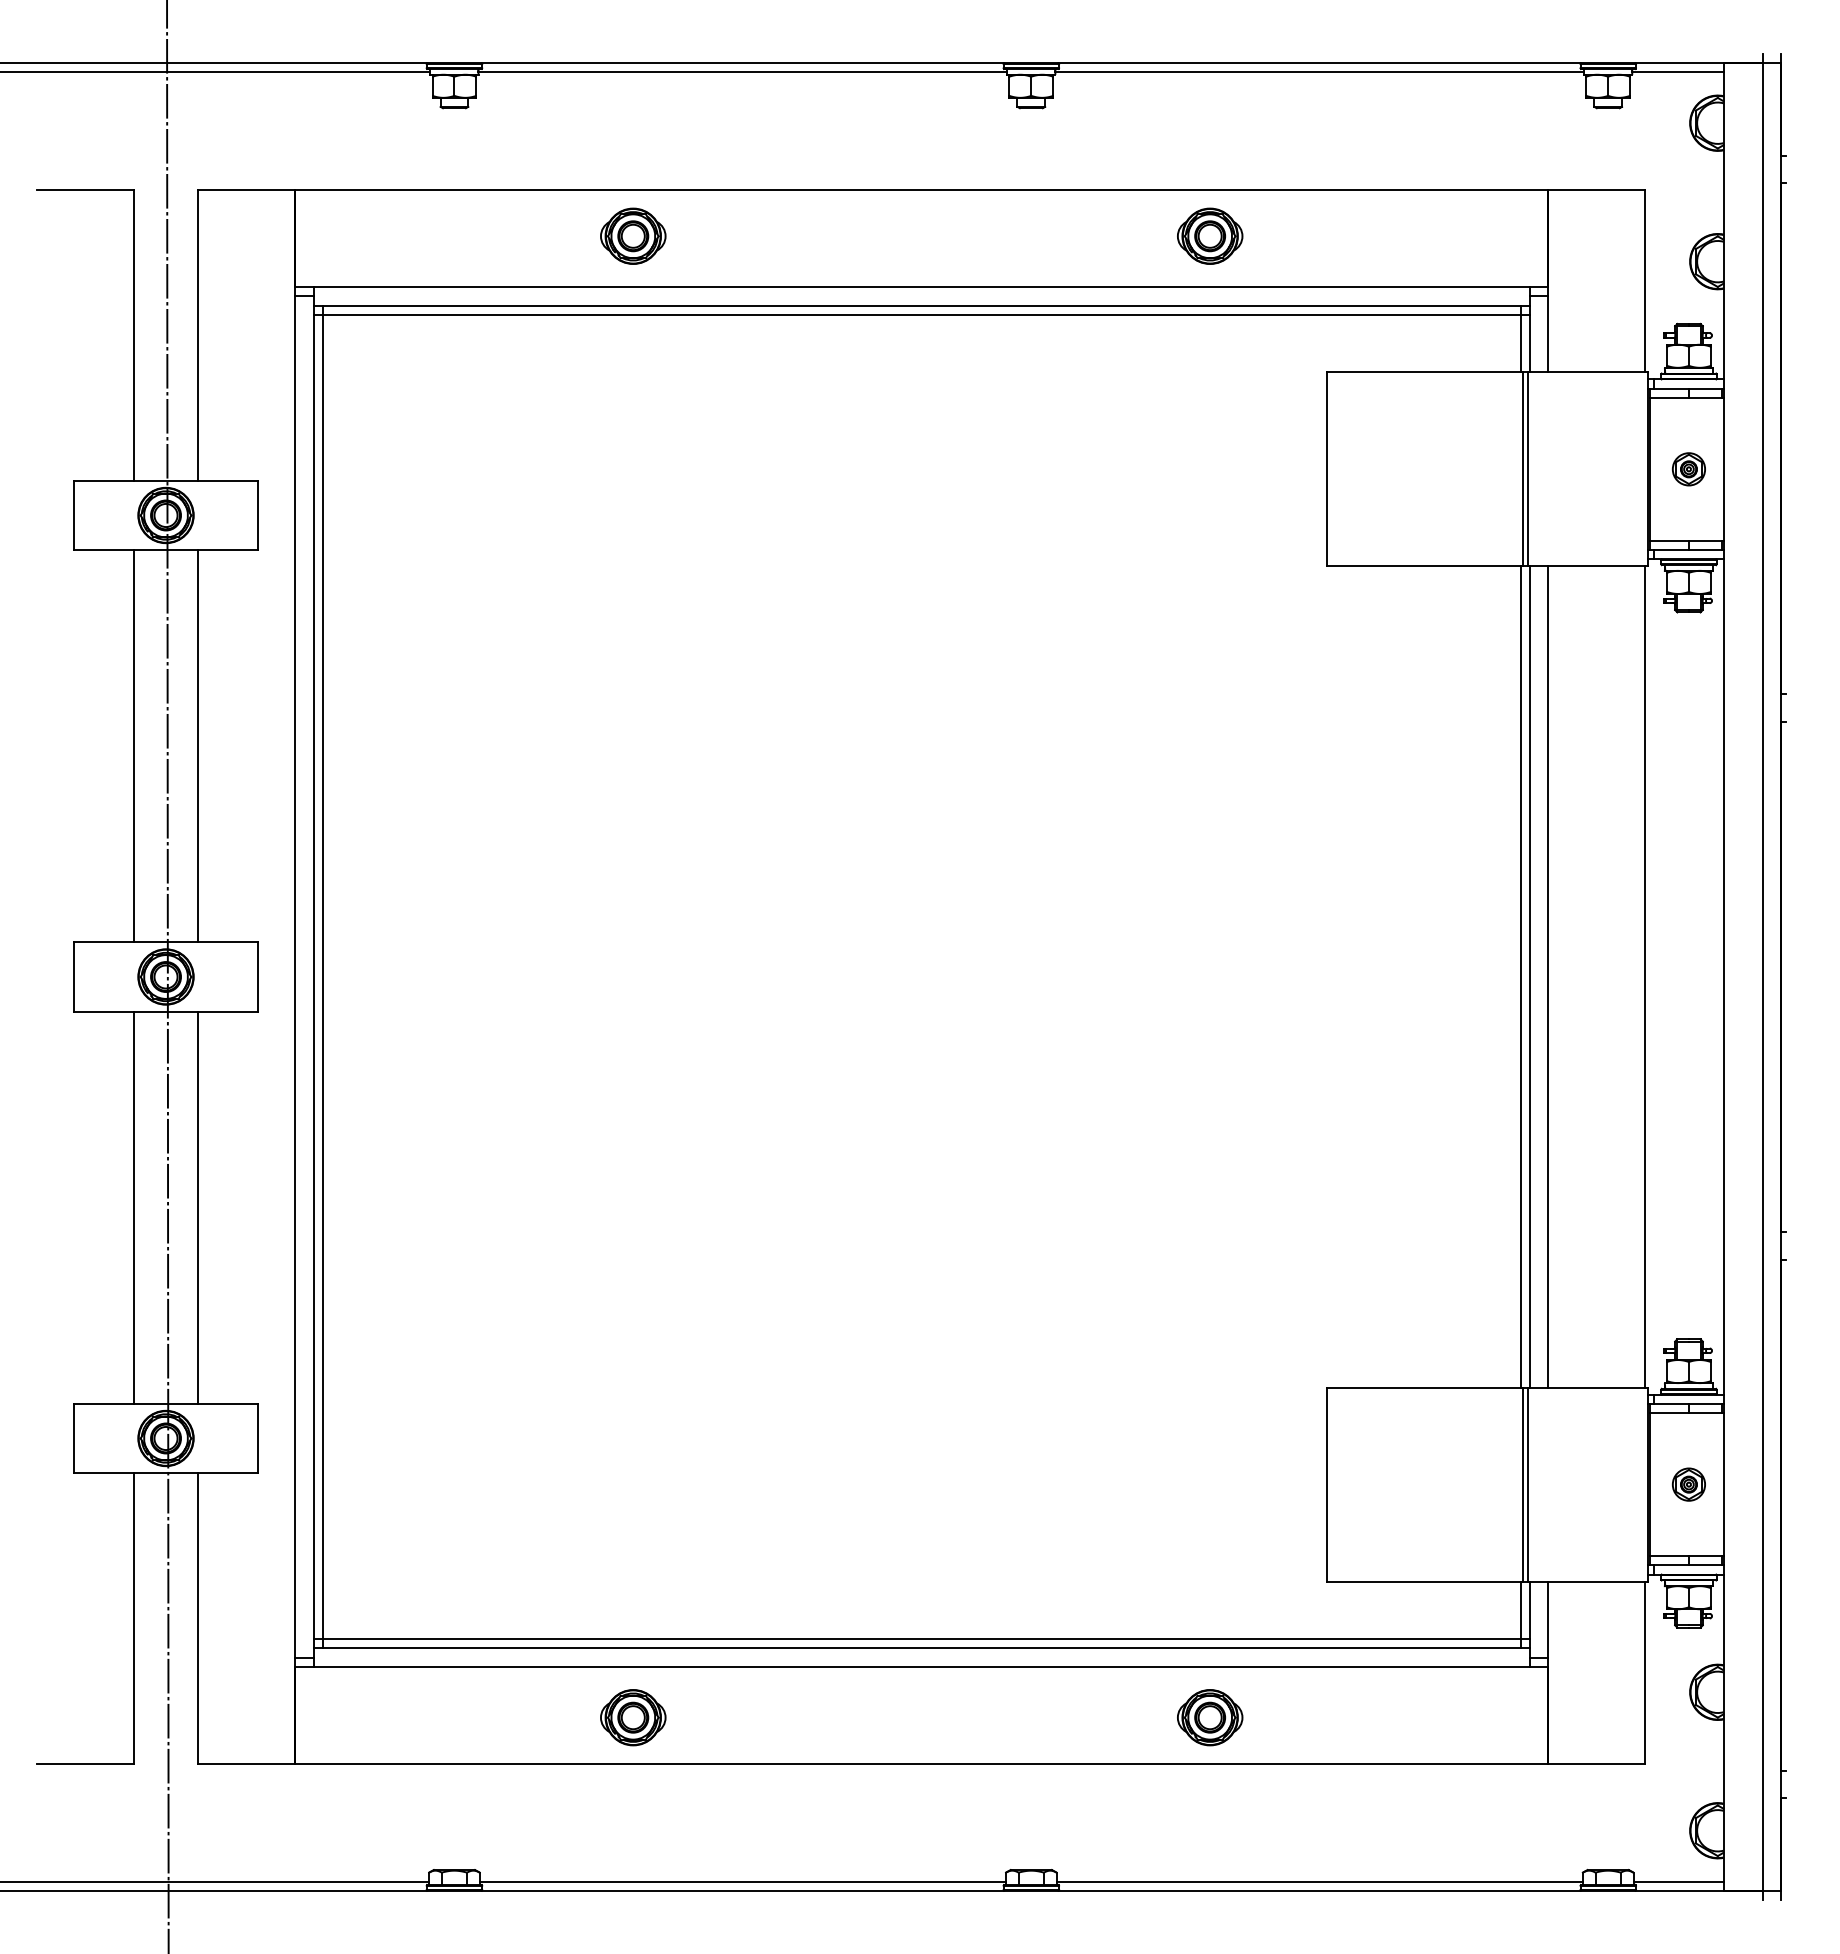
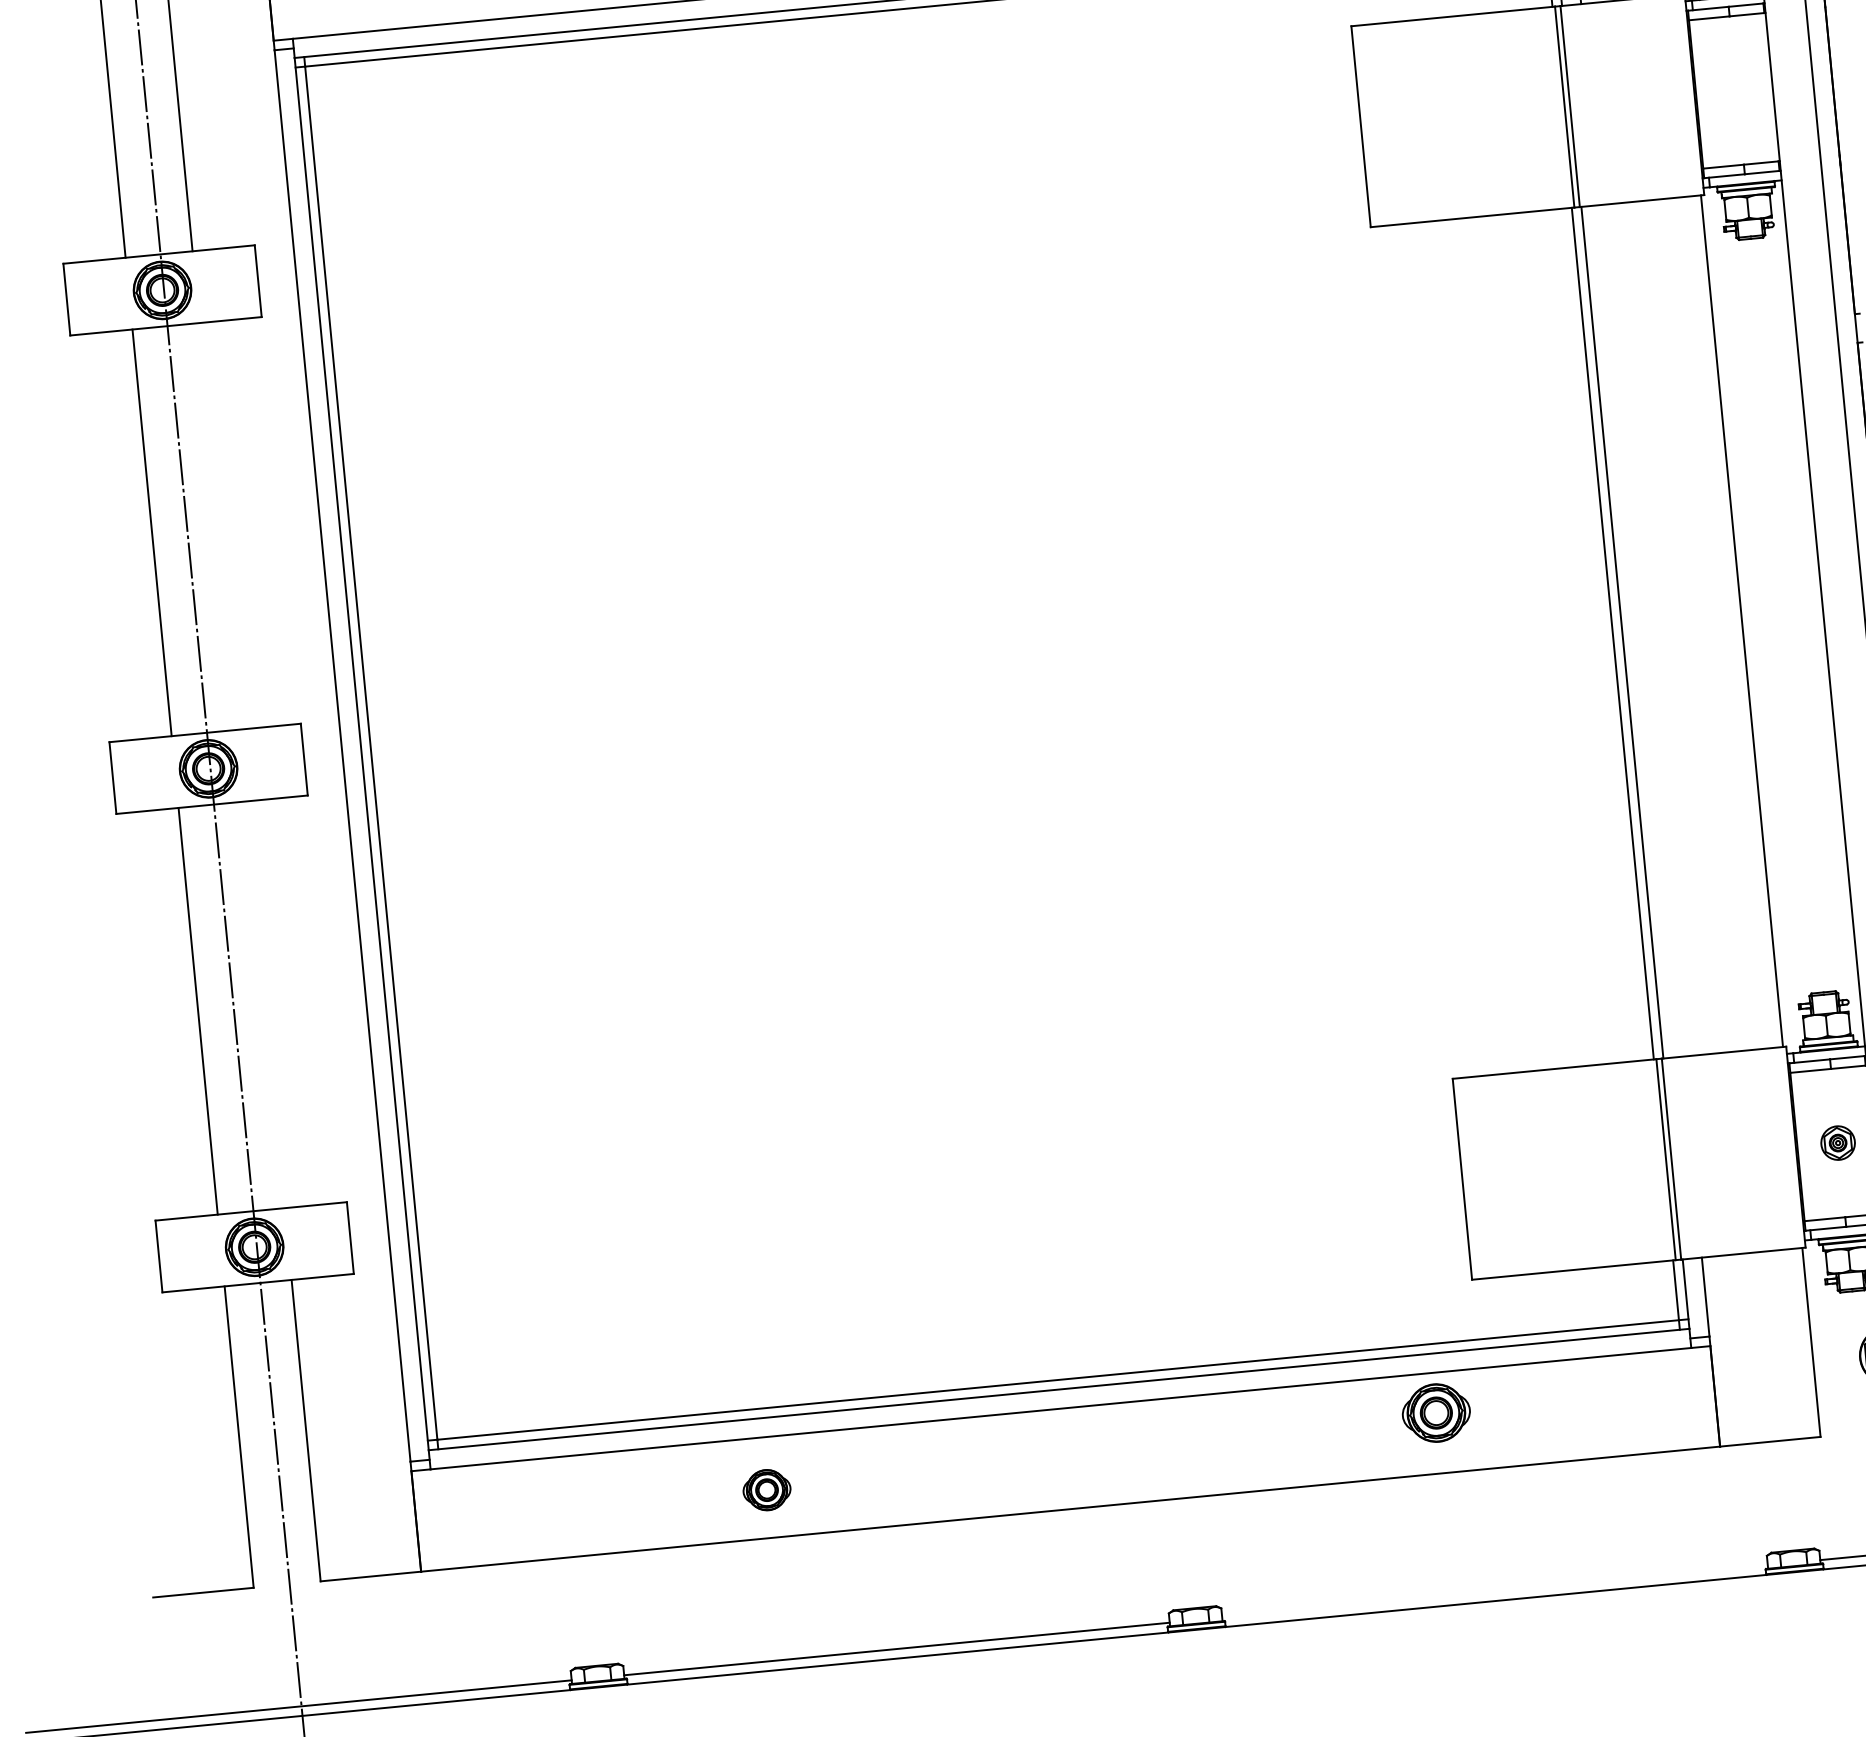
part: (1688, 469) -> (1736, 90), removed
line: (198, 746) -> (219, 526), removed
line: (1548, 976) -> (1641, 630), removed
line: (198, 1207) -> (265, 1004), removed
part: (633, 1717) -> (767, 1489), size x0.7
part: (1210, 1717) -> (1436, 1412), moved
line: (1319, 1881) -> (1494, 1591), removed

